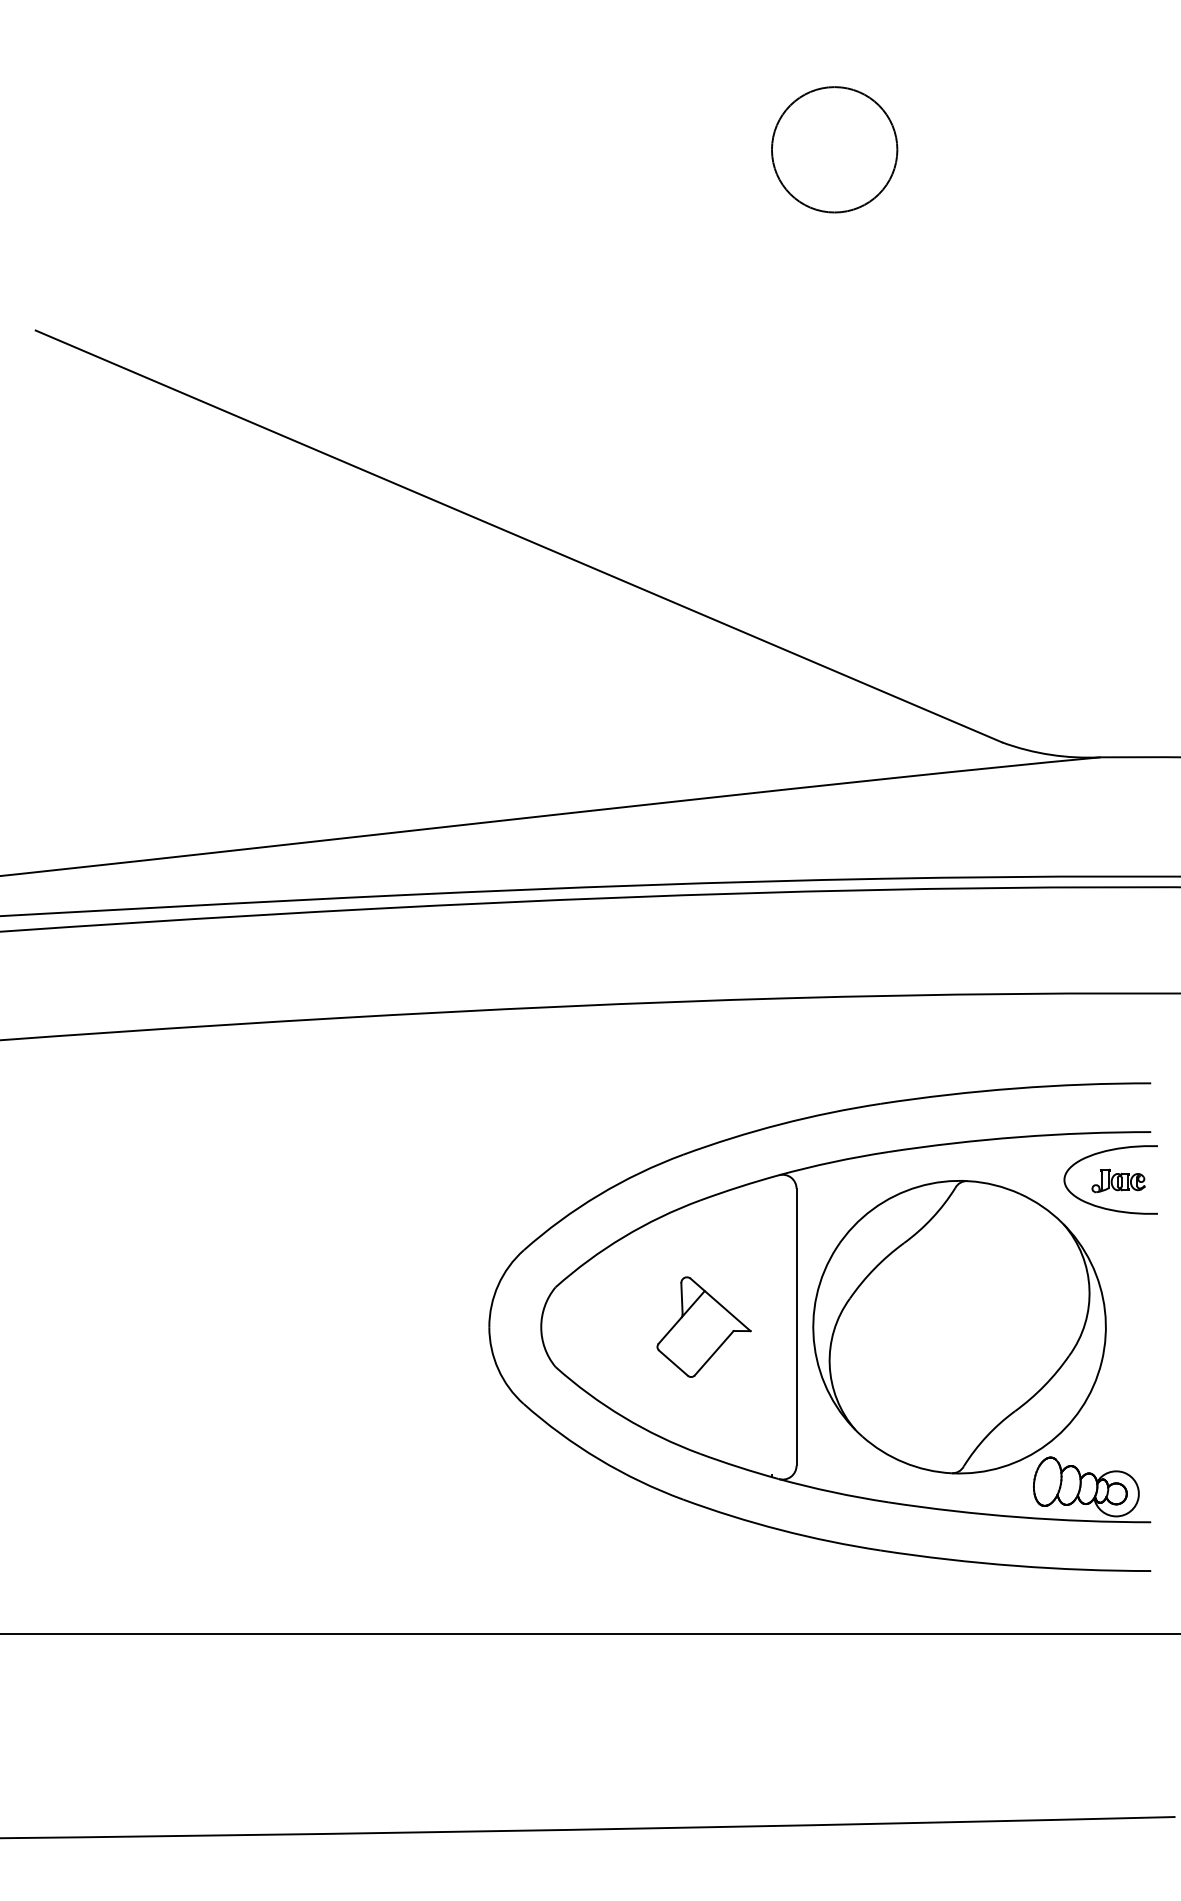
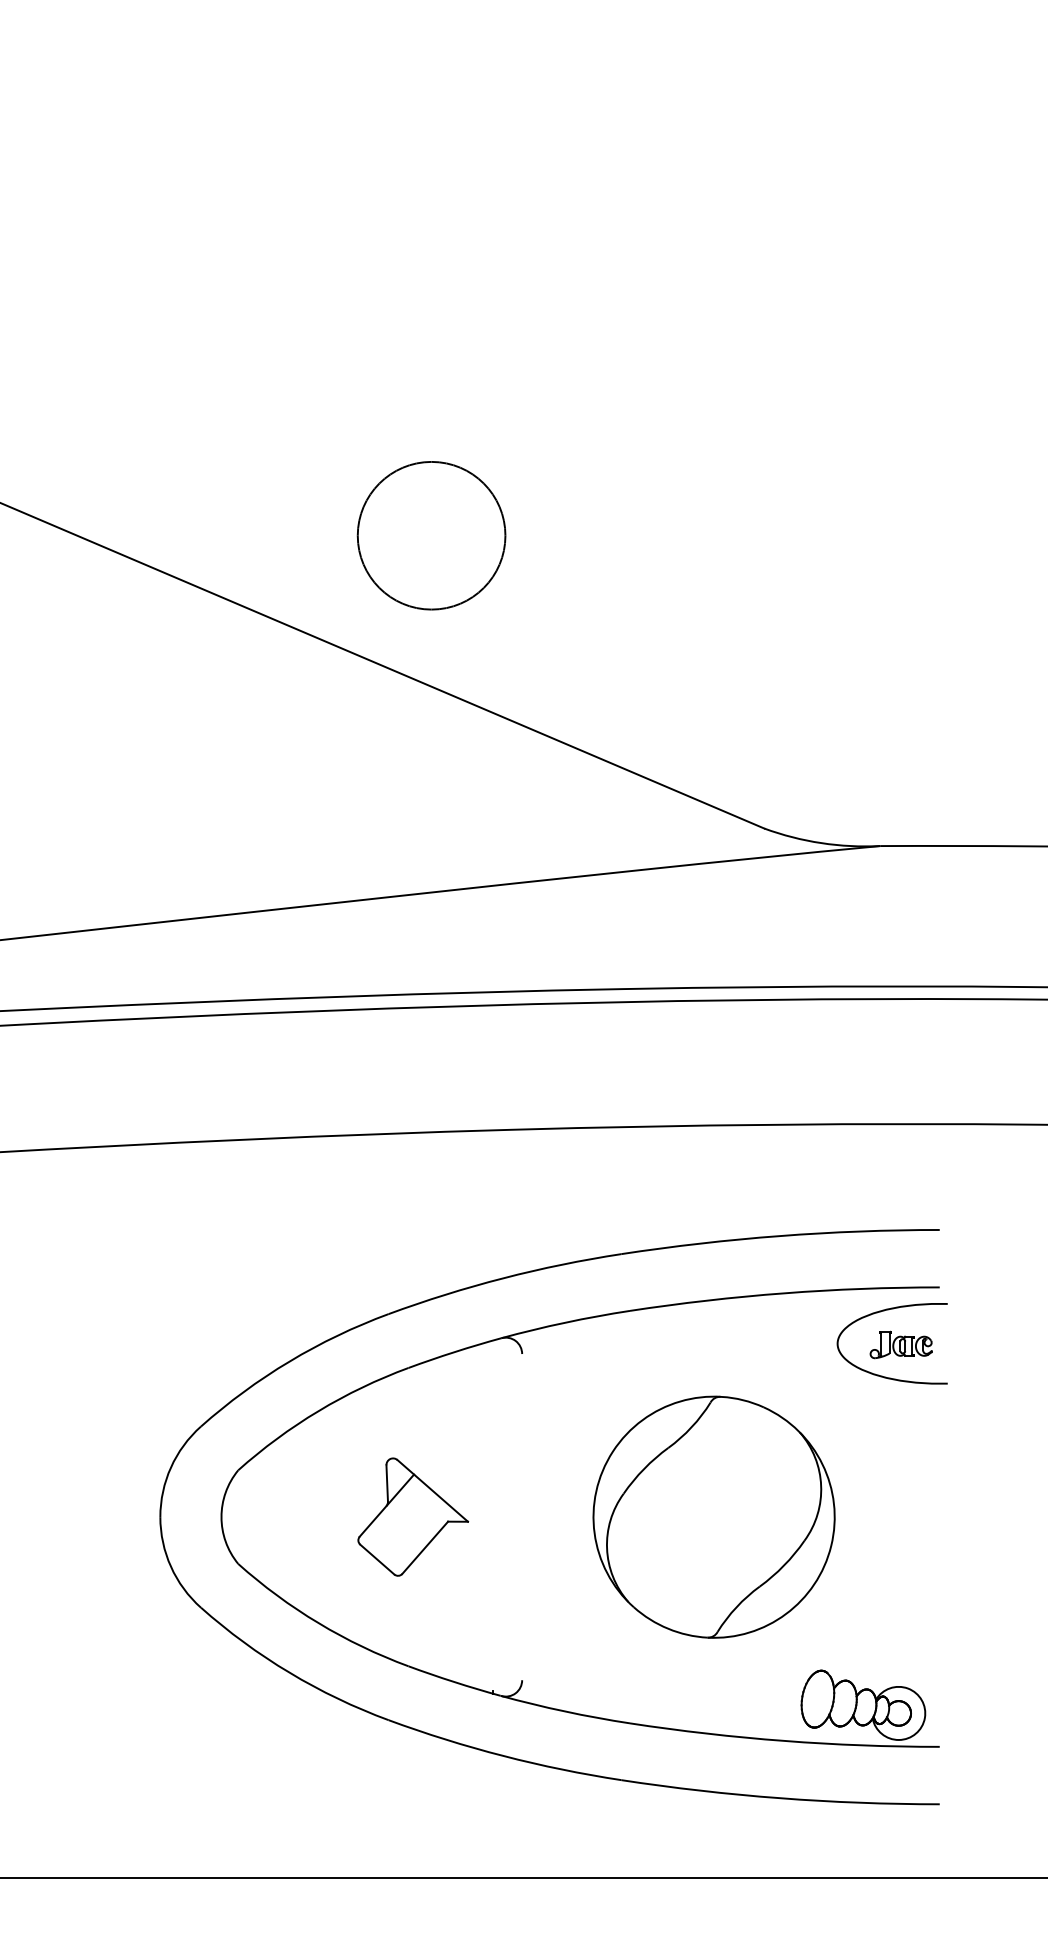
circle: (834, 149) -> (431, 535), moved
line: (796, 1326) -> (522, 1516), removed
part: (959, 1327) -> (714, 1517), size x0.7

